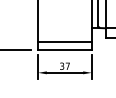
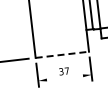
line: (64, 42) -> (61, 47), removed
line: (65, 49) -> (62, 54), solid -> dashed
line: (64, 72) -> (64, 77), removed

